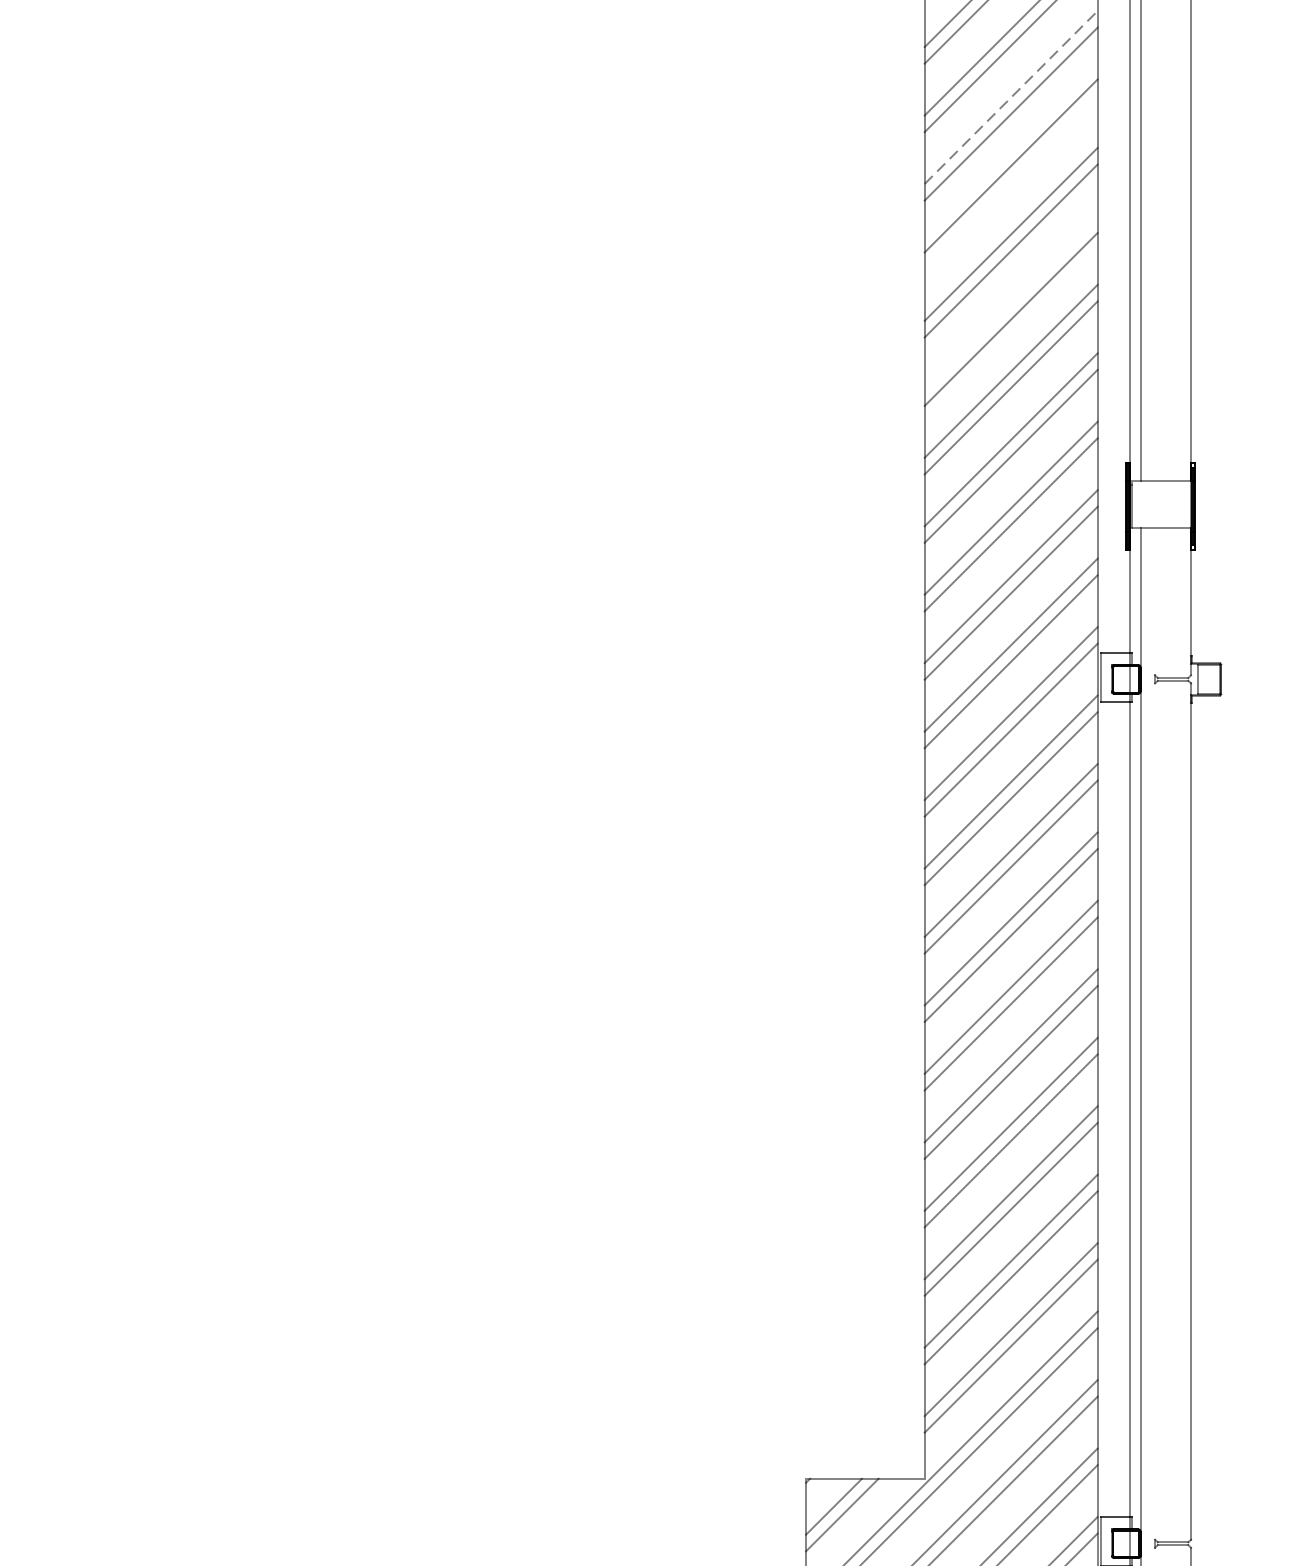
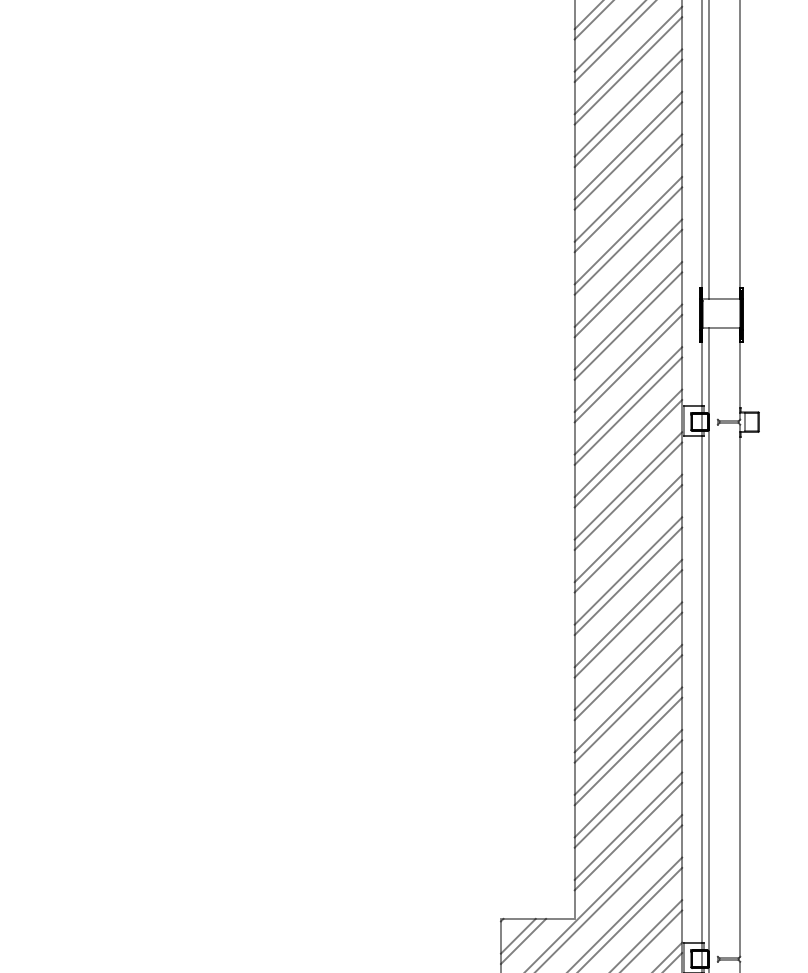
line: (1011, 97) -> (628, 60), dashed -> solid
line: (1011, 182) -> (628, 113), added
line: (1011, 301) -> (628, 187), added

